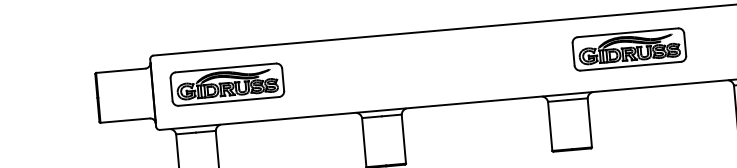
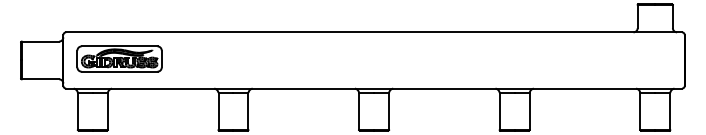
part: (629, 48) -> (423, 58), removed

